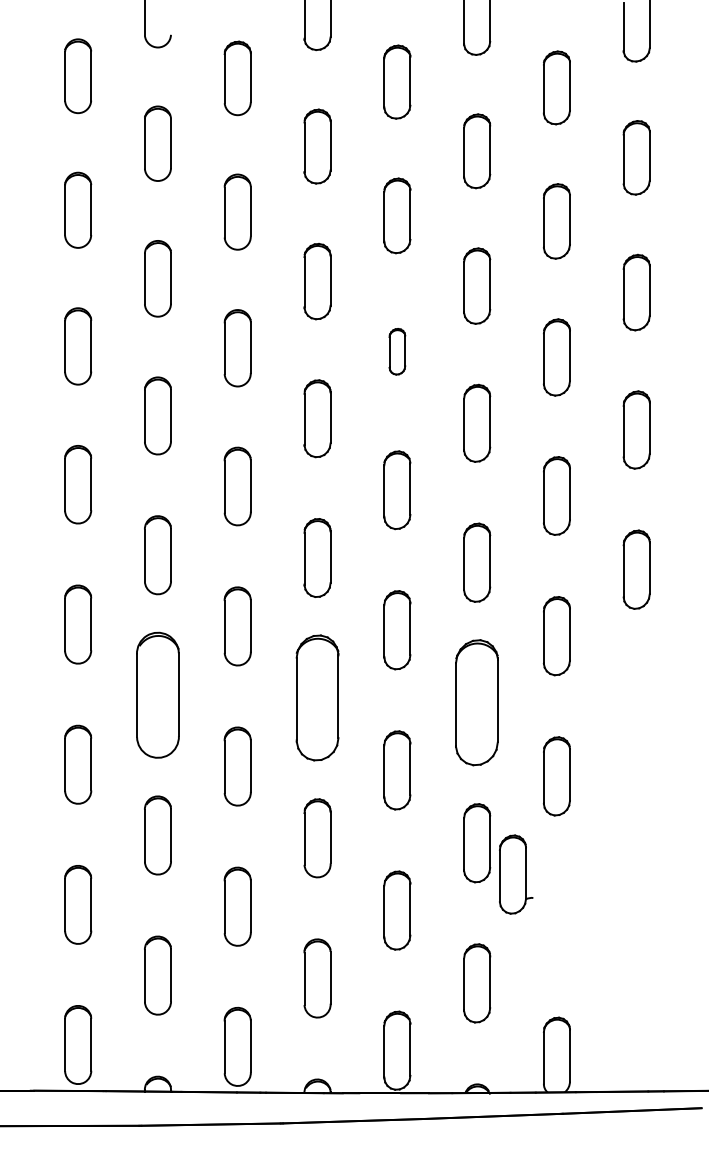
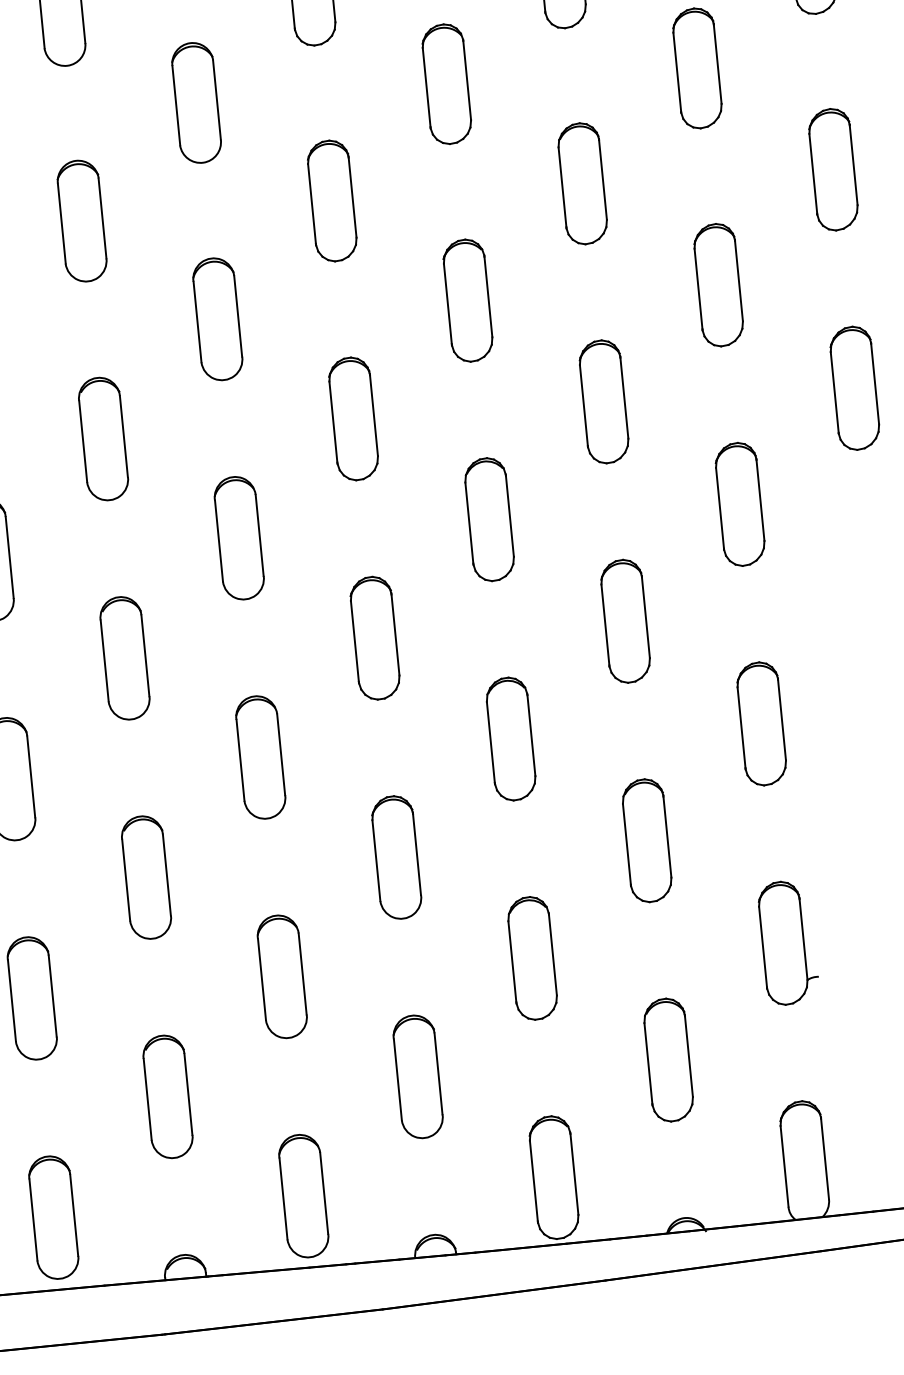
part: (397, 351) -> (447, 83), size x1.67
part: (157, 695) -> (124, 658), size x0.62
part: (317, 698) -> (375, 638), size x0.62
part: (477, 703) -> (626, 622), size x0.62
part: (516, 874) -> (788, 942), moved

